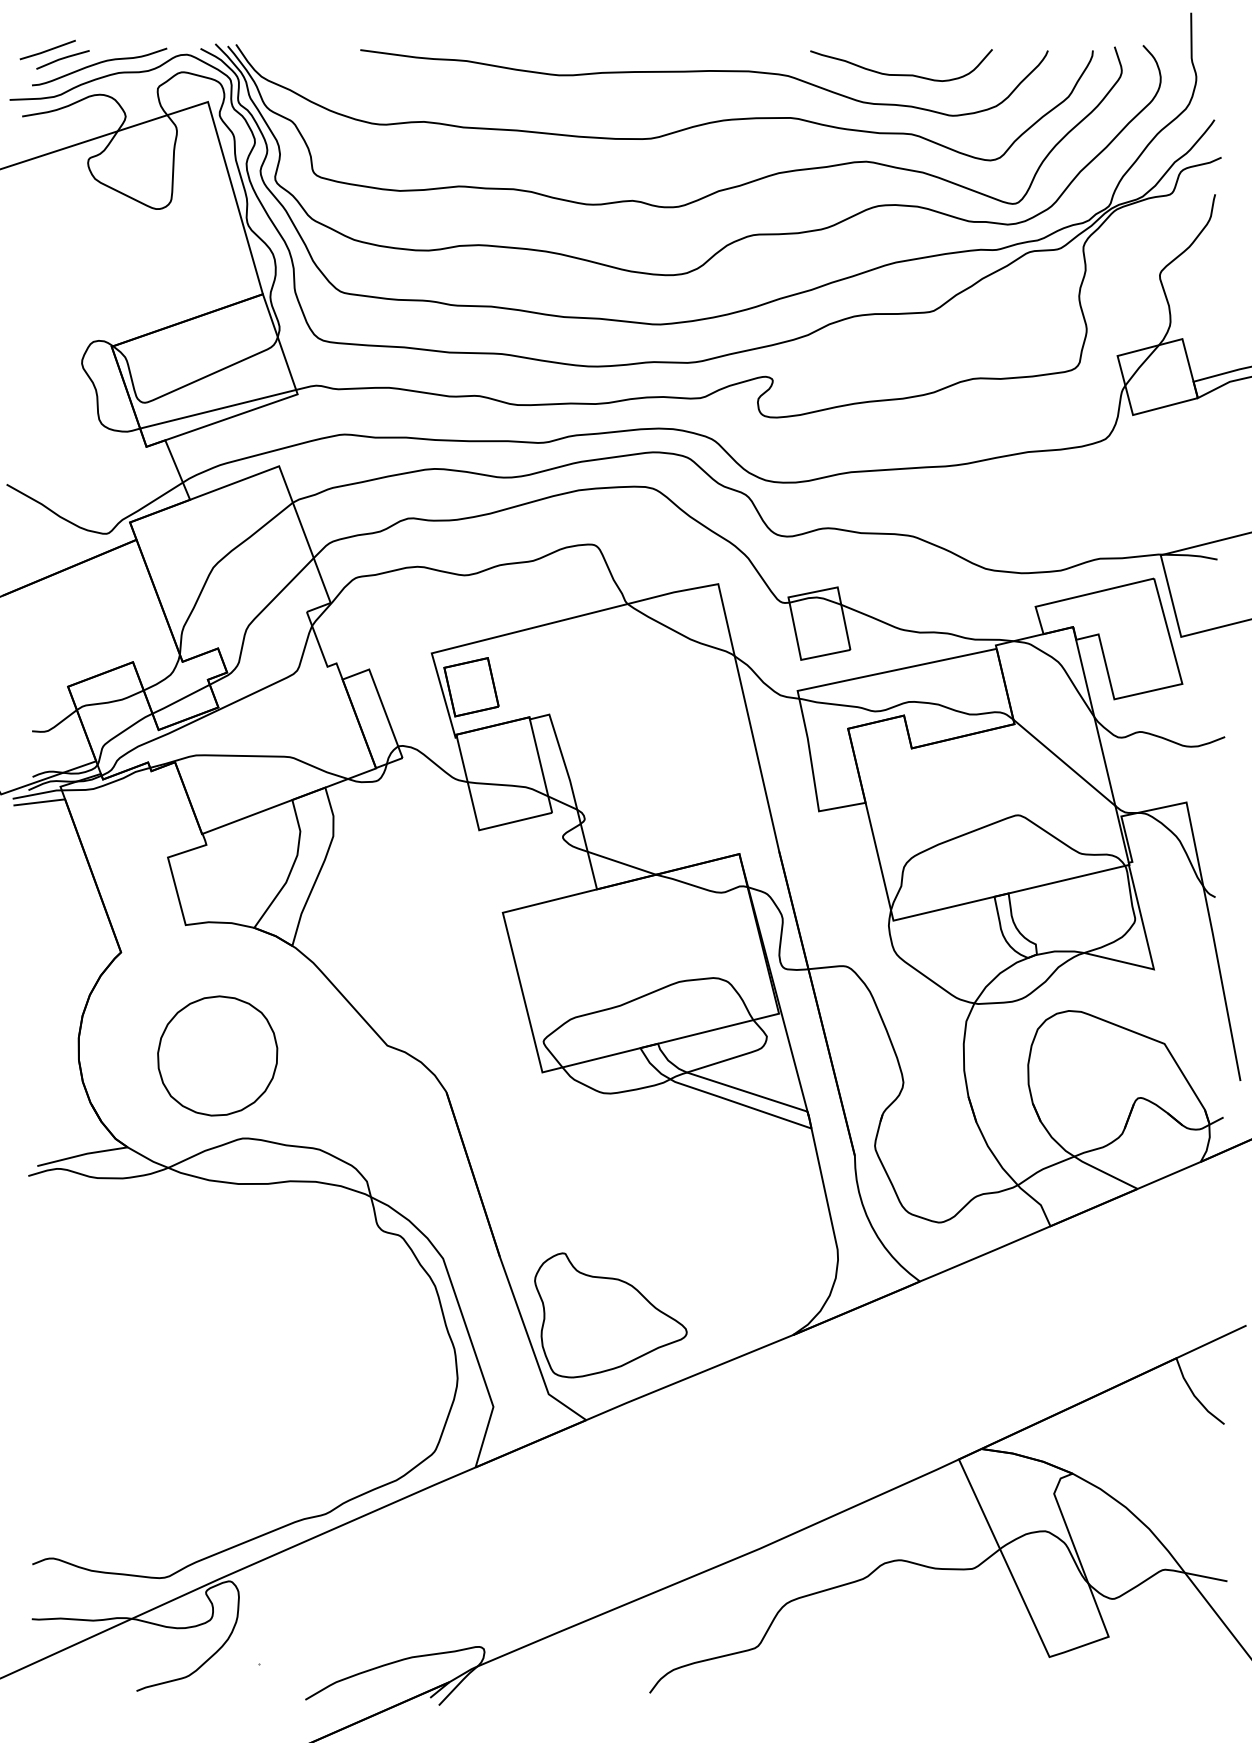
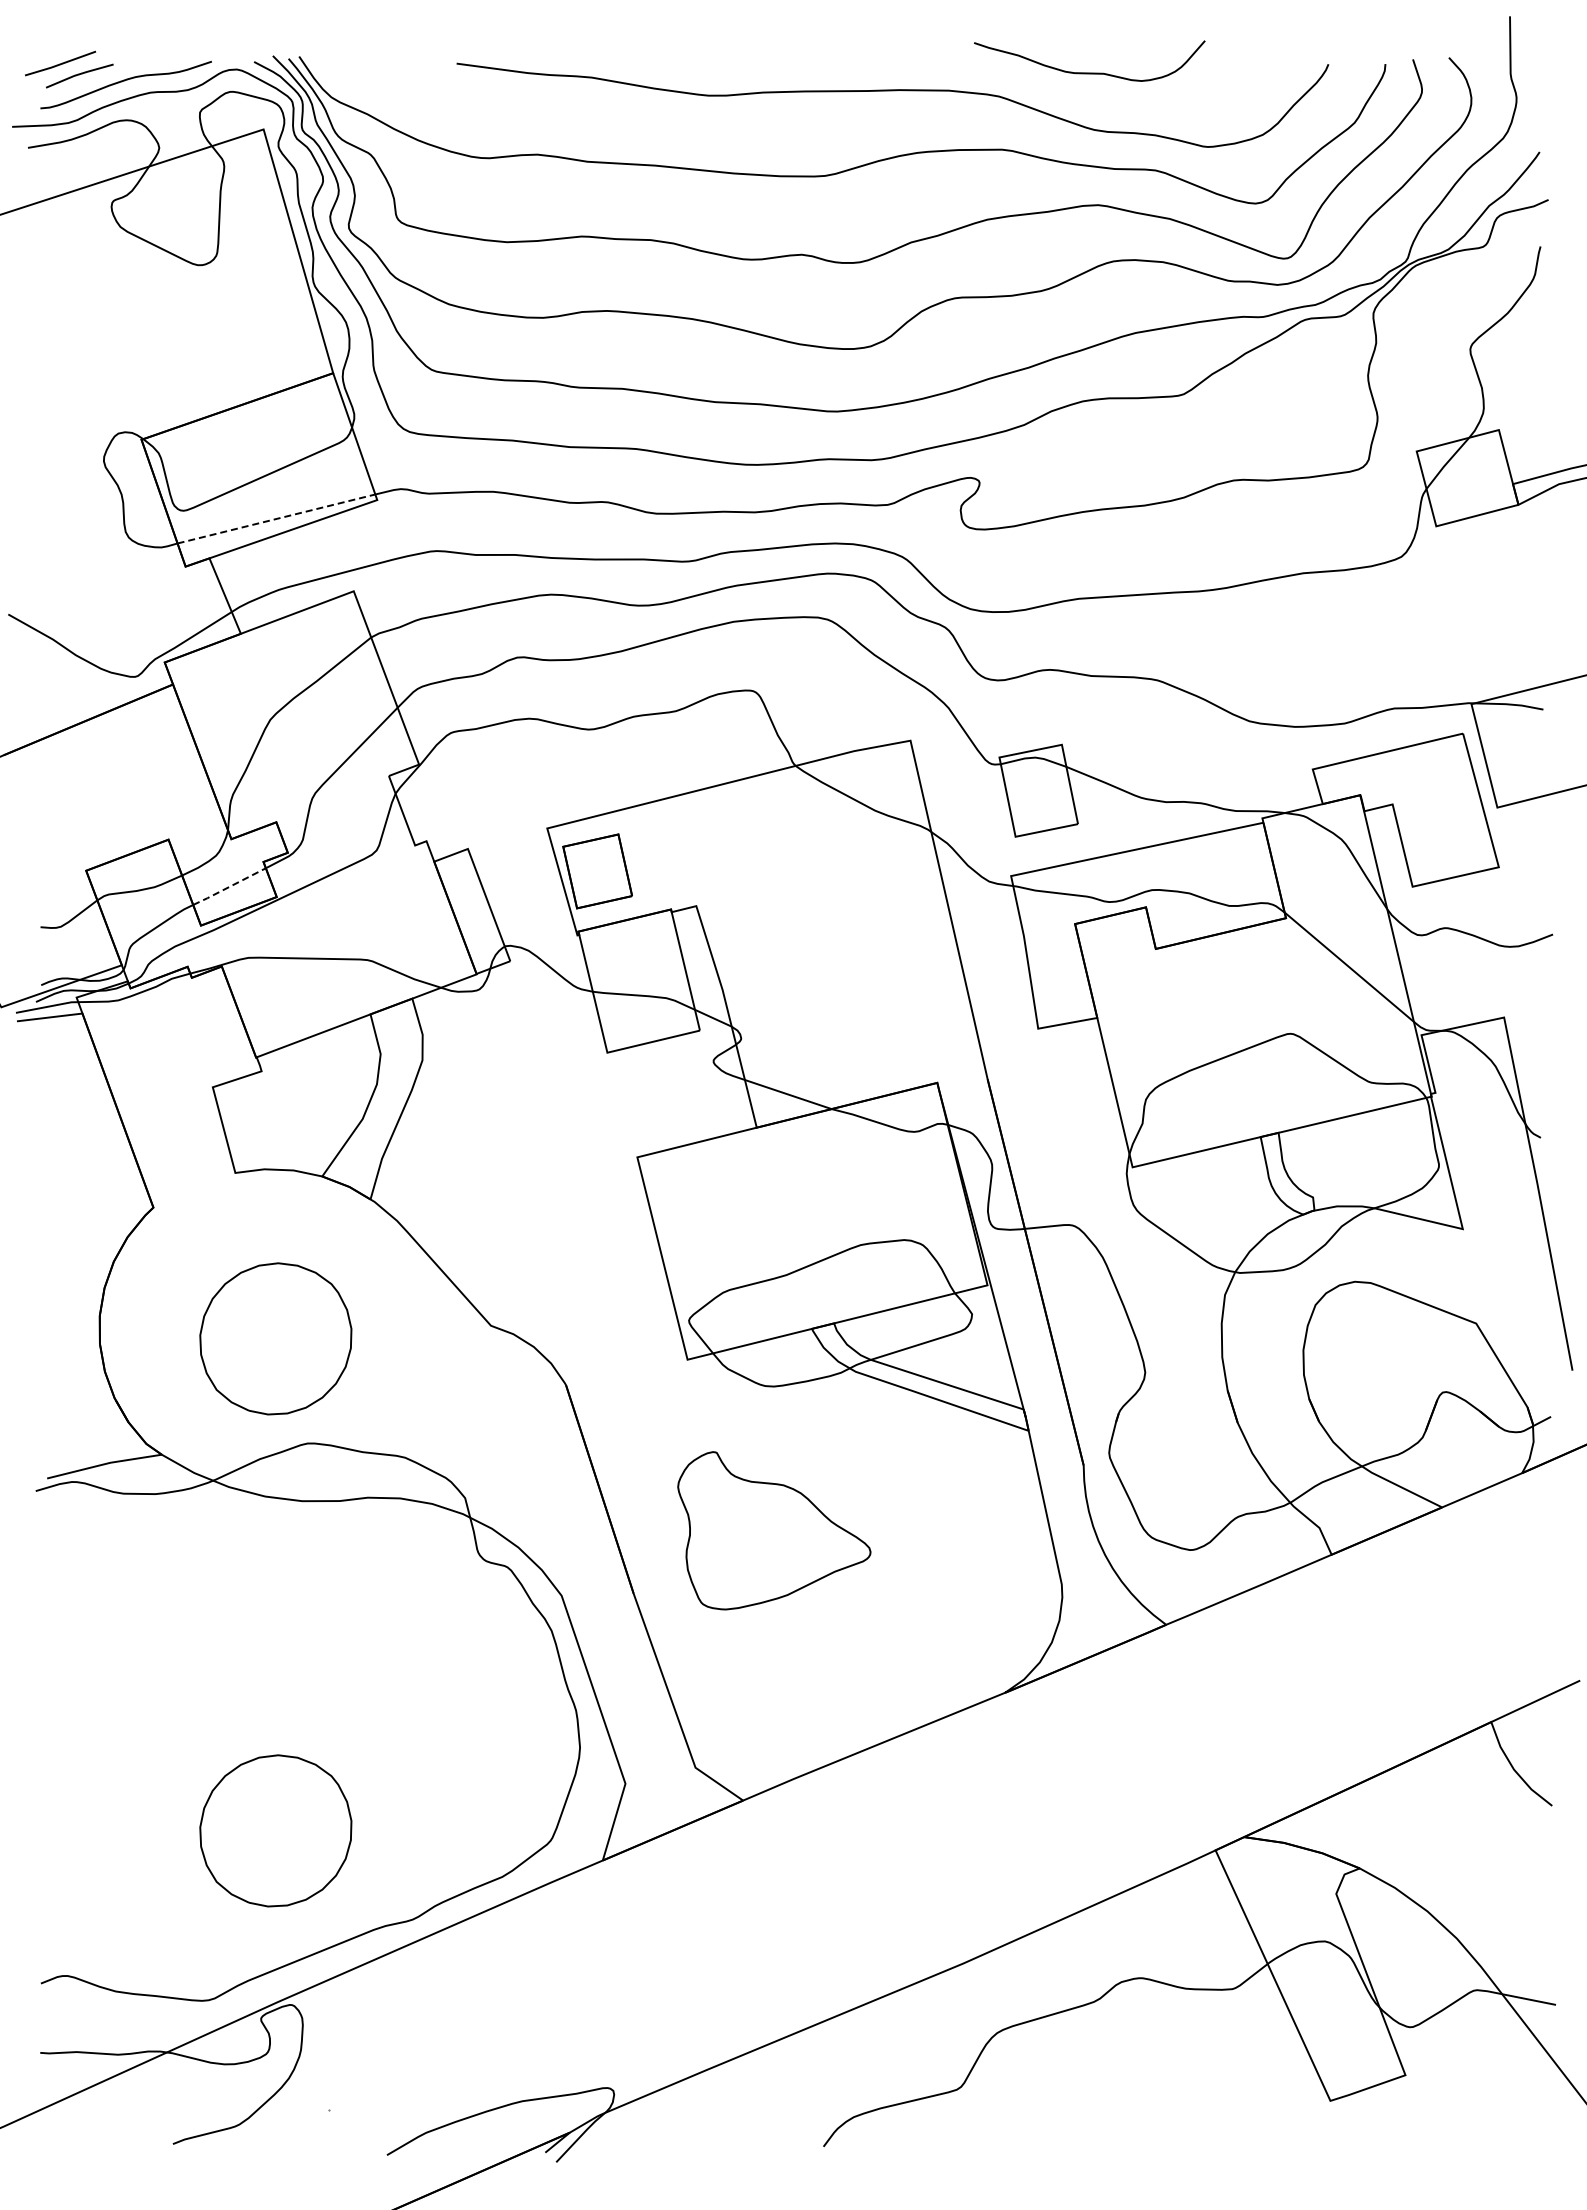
curve: (901, 74) -> (1089, 72), moved
line: (218, 408) -> (276, 518), solid -> dashed
line: (181, 699) -> (229, 886), solid -> dashed
part: (611, 1315) -> (774, 1530), moved
part: (217, 1443) -> (275, 1830), added

